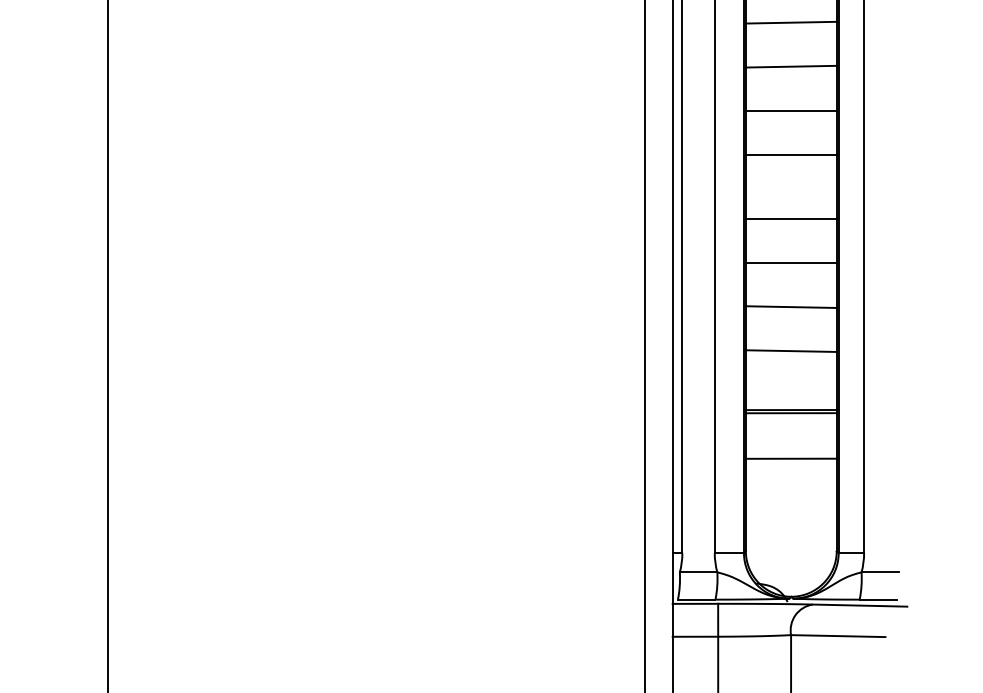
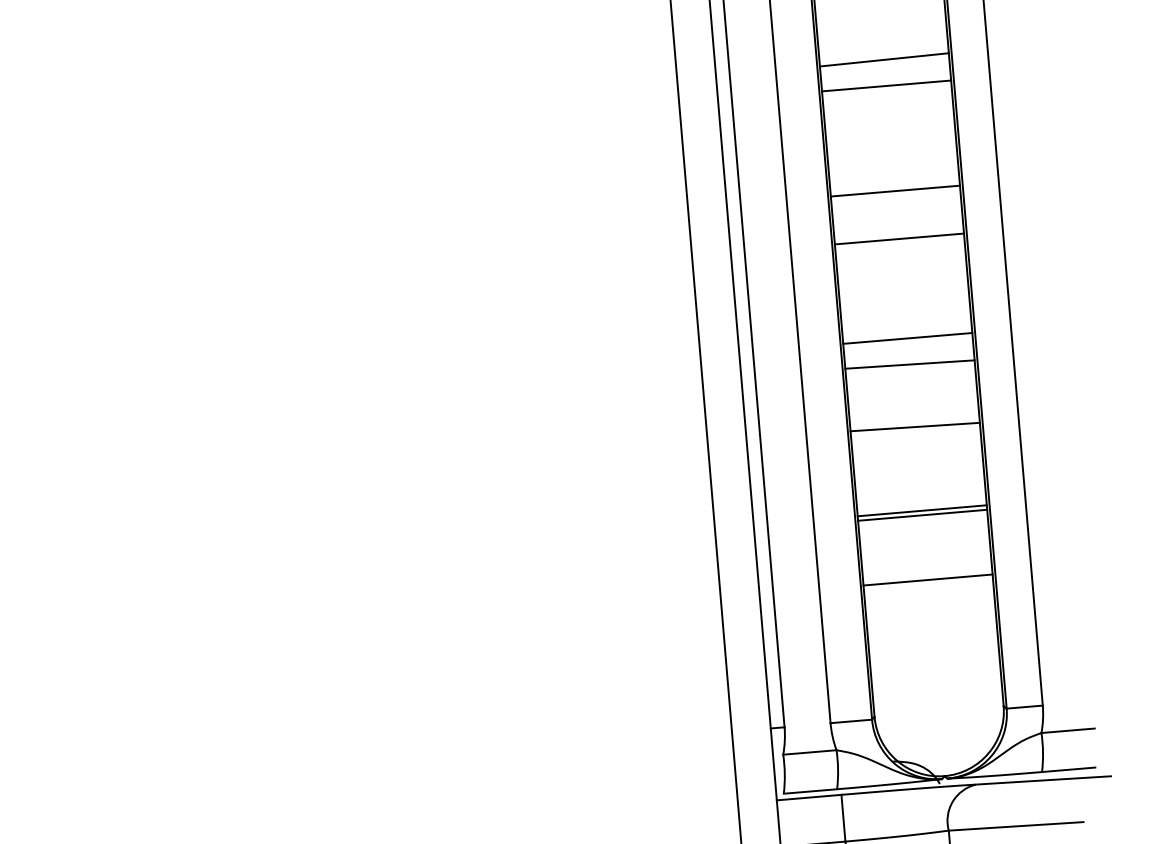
line: (790, 66) -> (883, 59), moved
line: (790, 155) -> (894, 191), moved
line: (790, 262) -> (906, 338), moved

